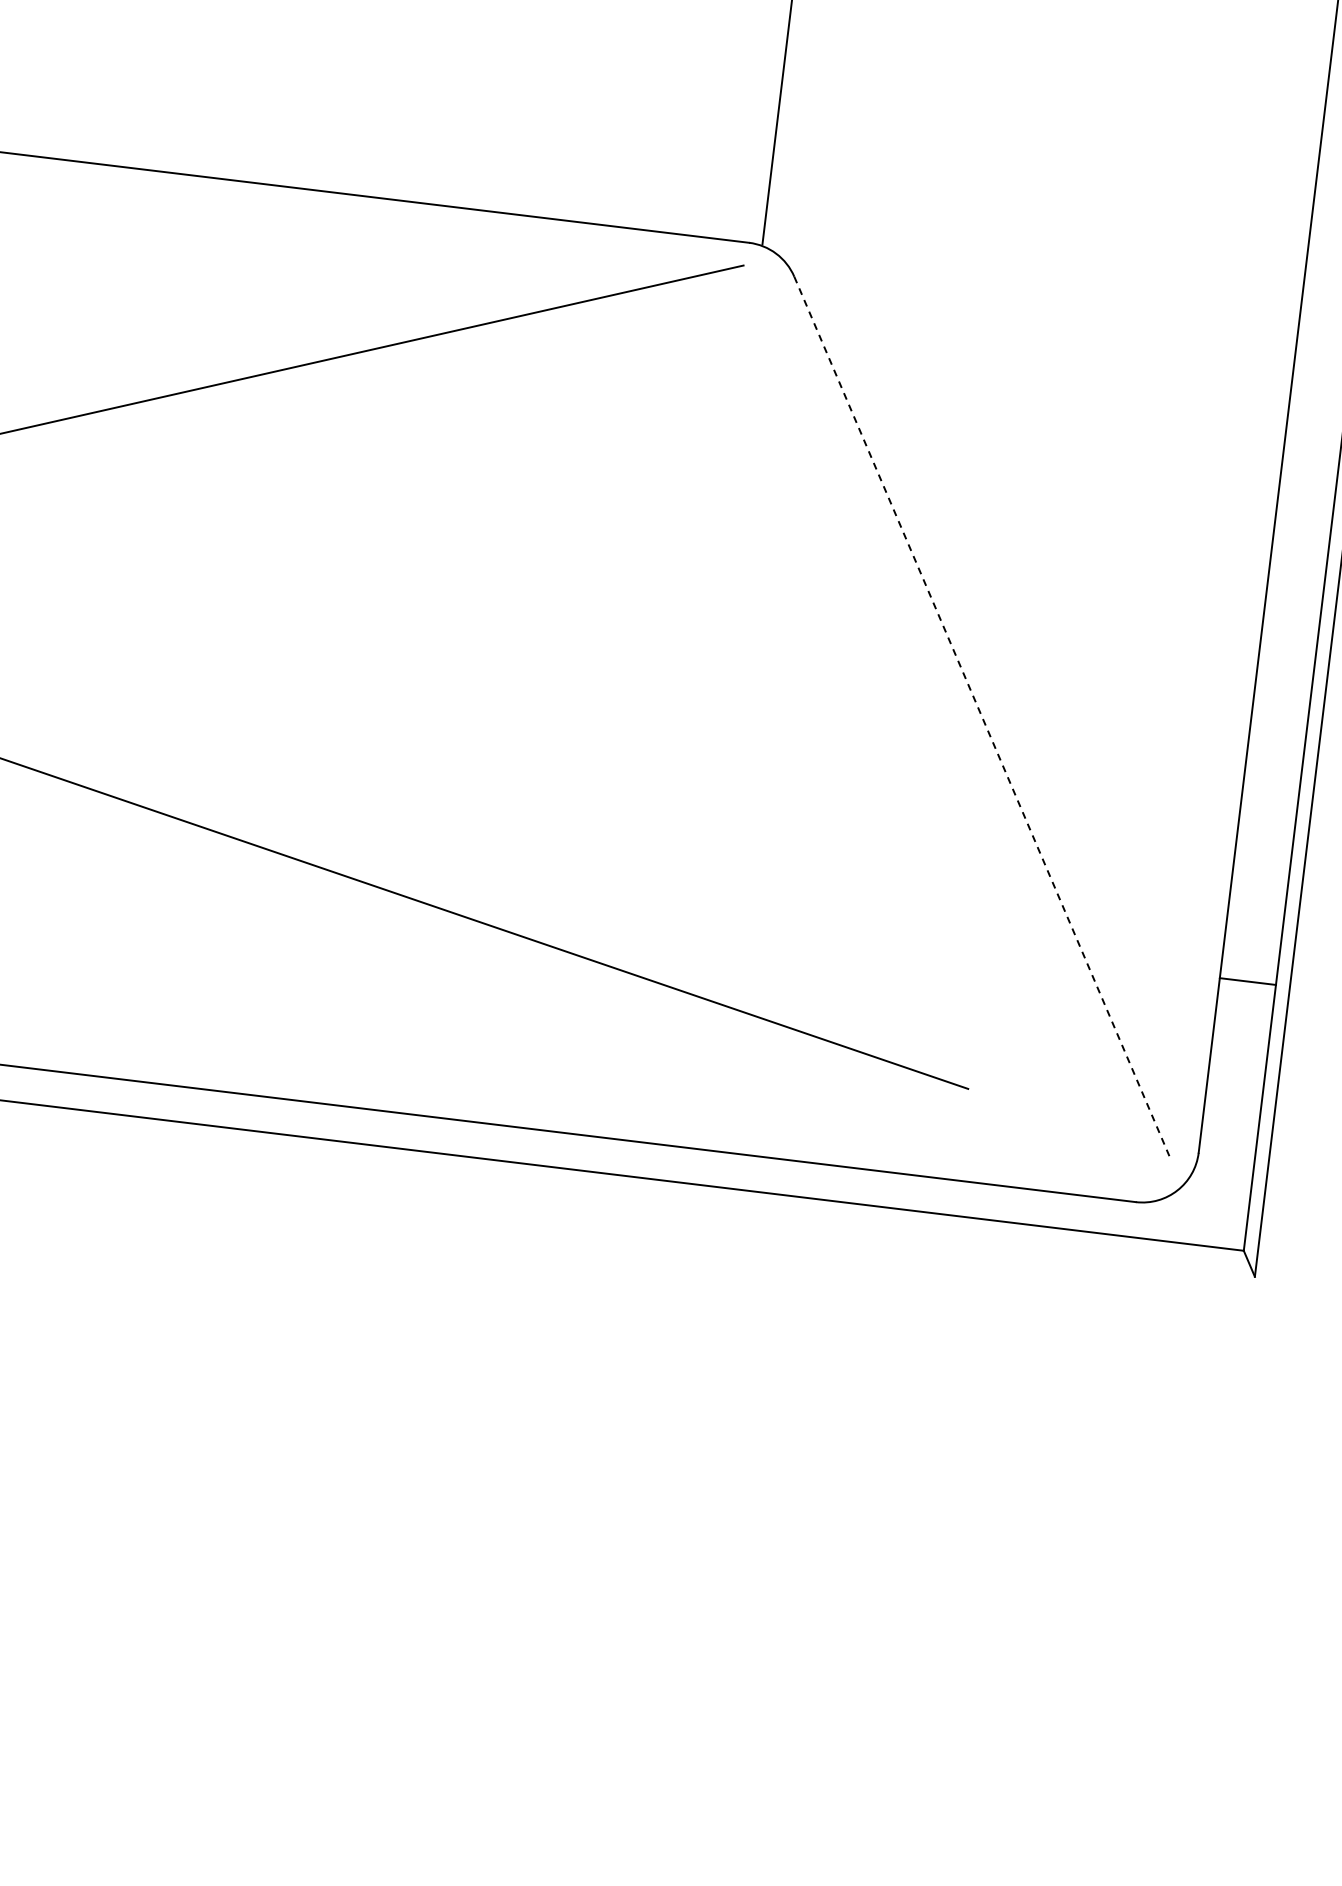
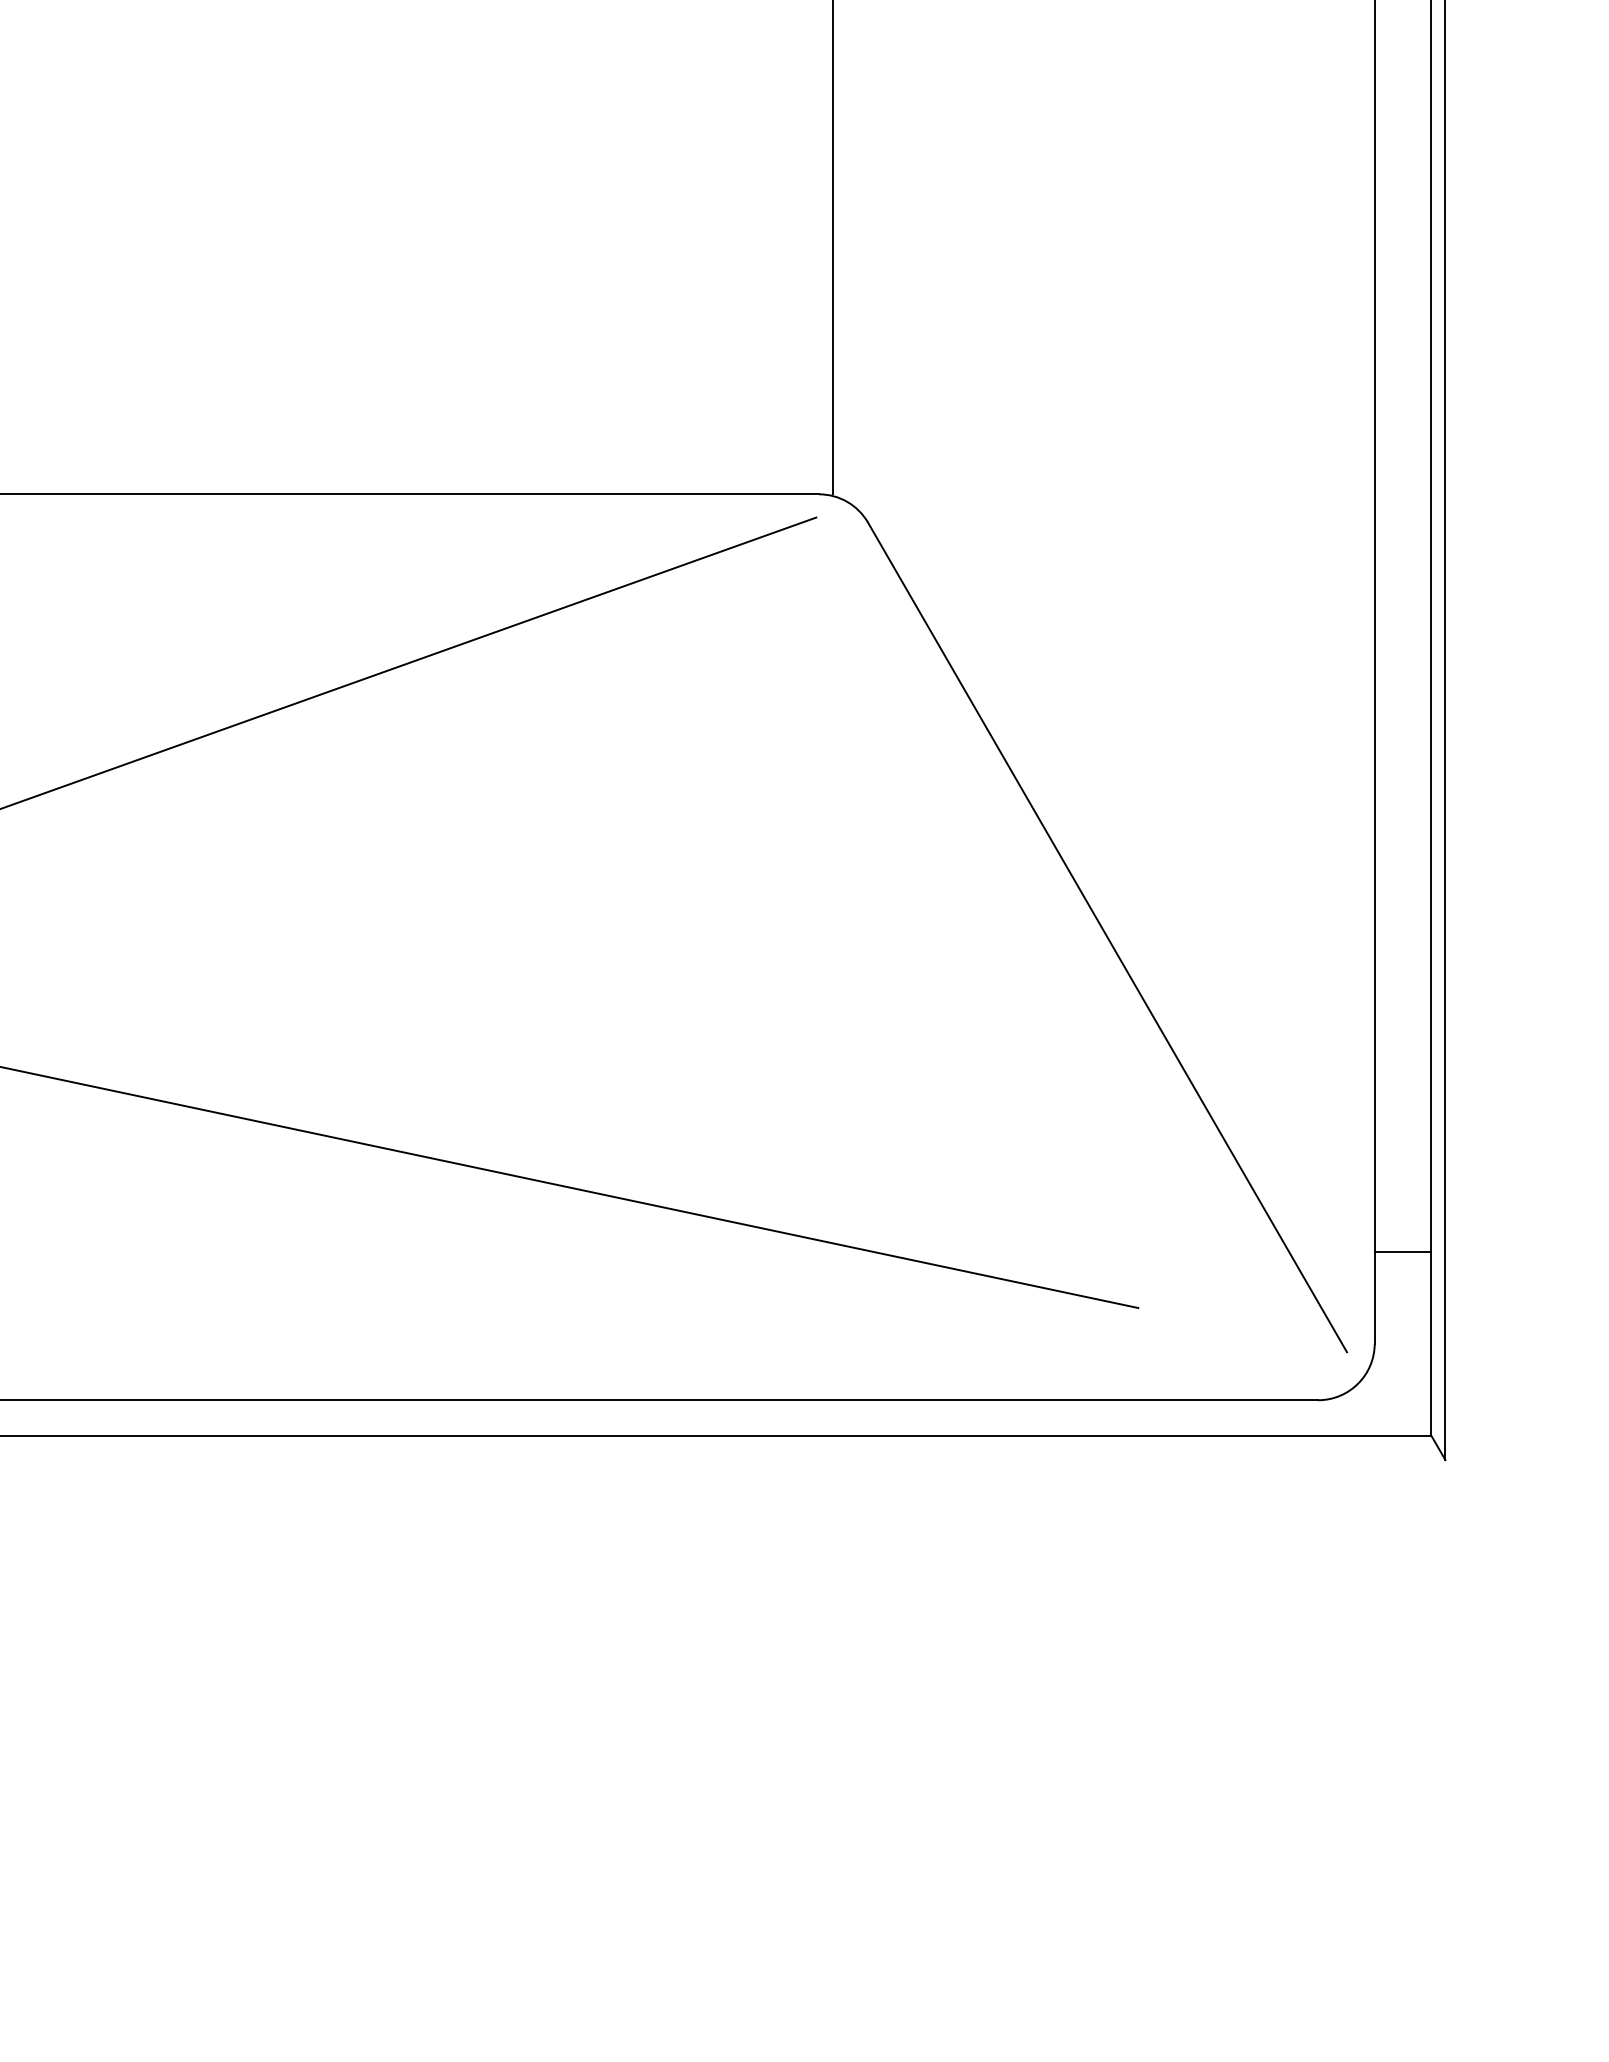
line: (982, 717) -> (1107, 937), dashed -> solid
line: (1247, 981) -> (1402, 1251), moved

